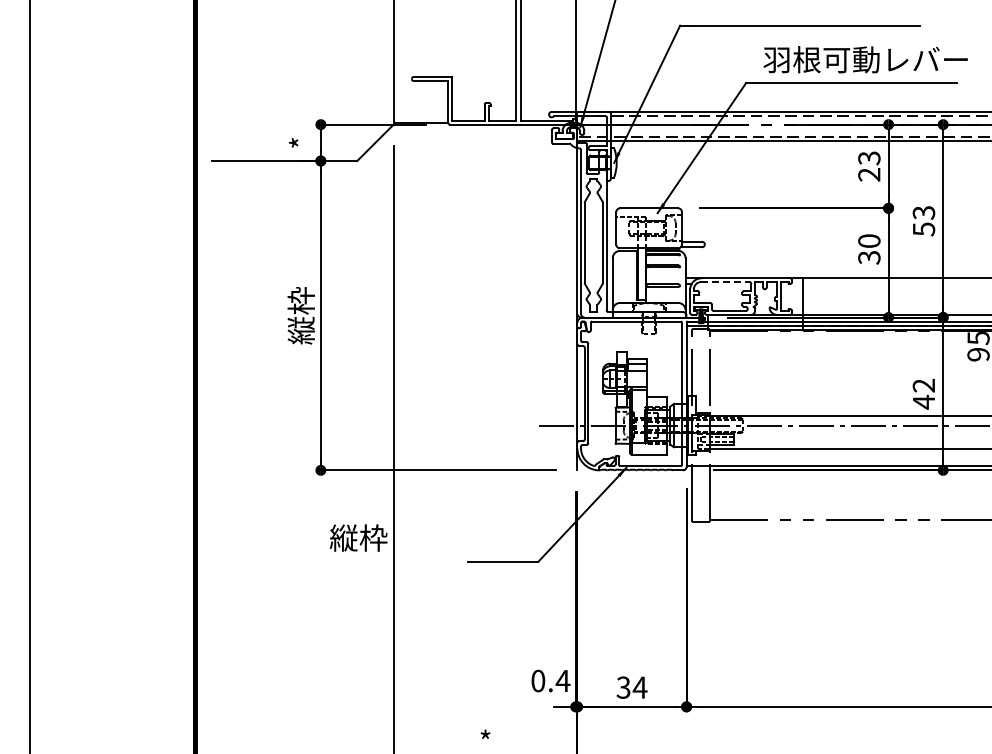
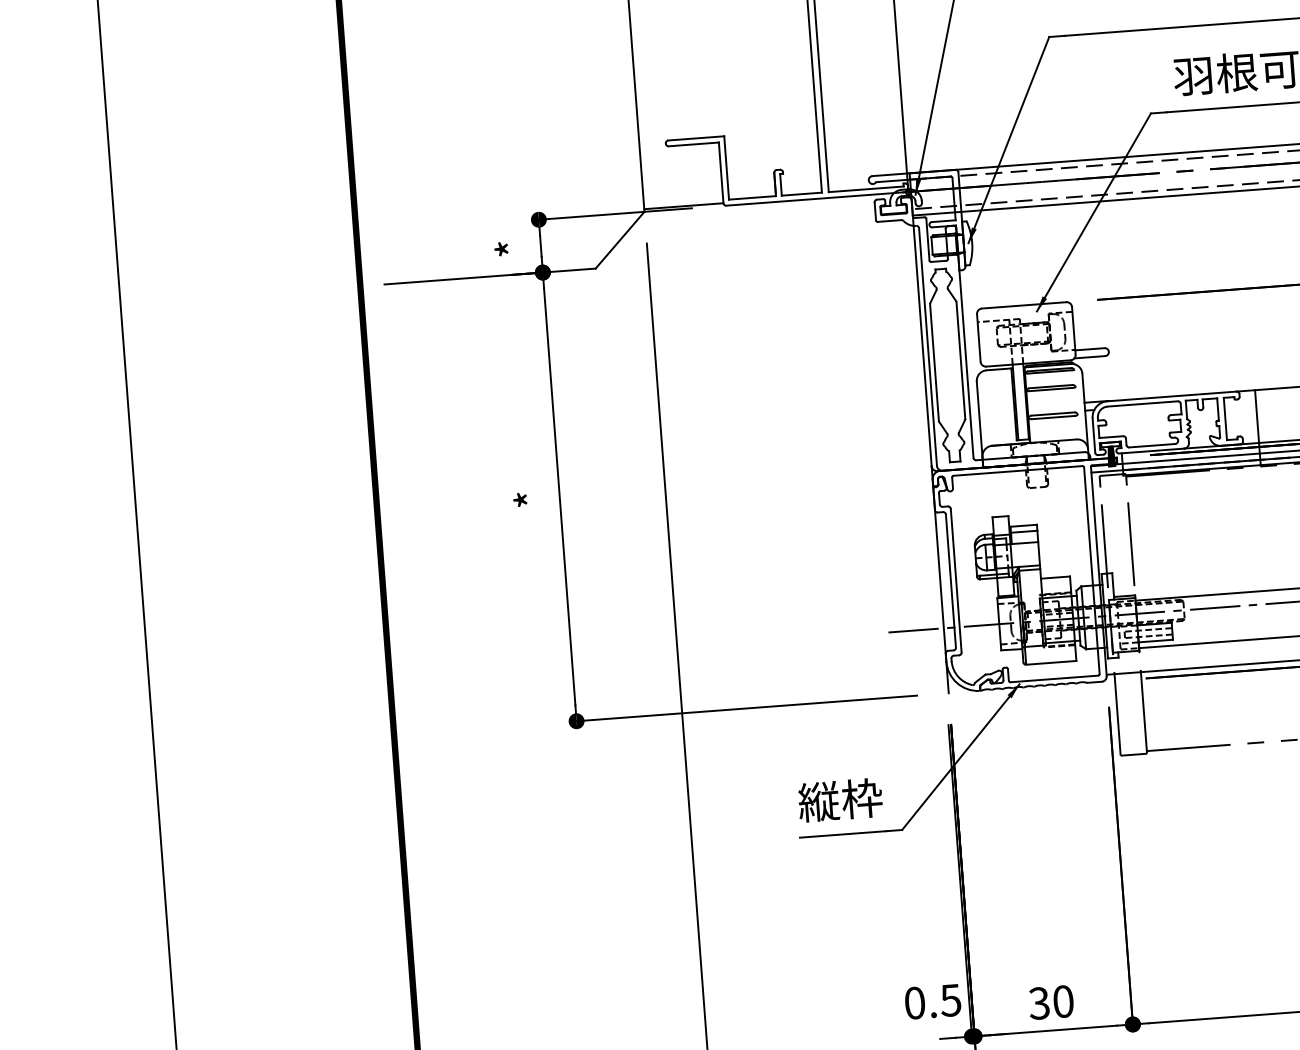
line: (725, 282) -> (1143, 404), dashed -> solid
text: (300, 315) -> (530, 498), 縦枠 -> *
text: (358, 537) -> (840, 799), moved
text: (562, 681) -> (950, 1001), 0.4 -> 0.5
text: (639, 687) -> (1062, 1001), 34 -> 30

